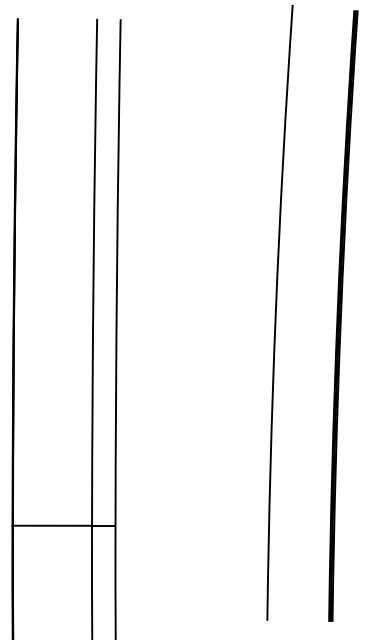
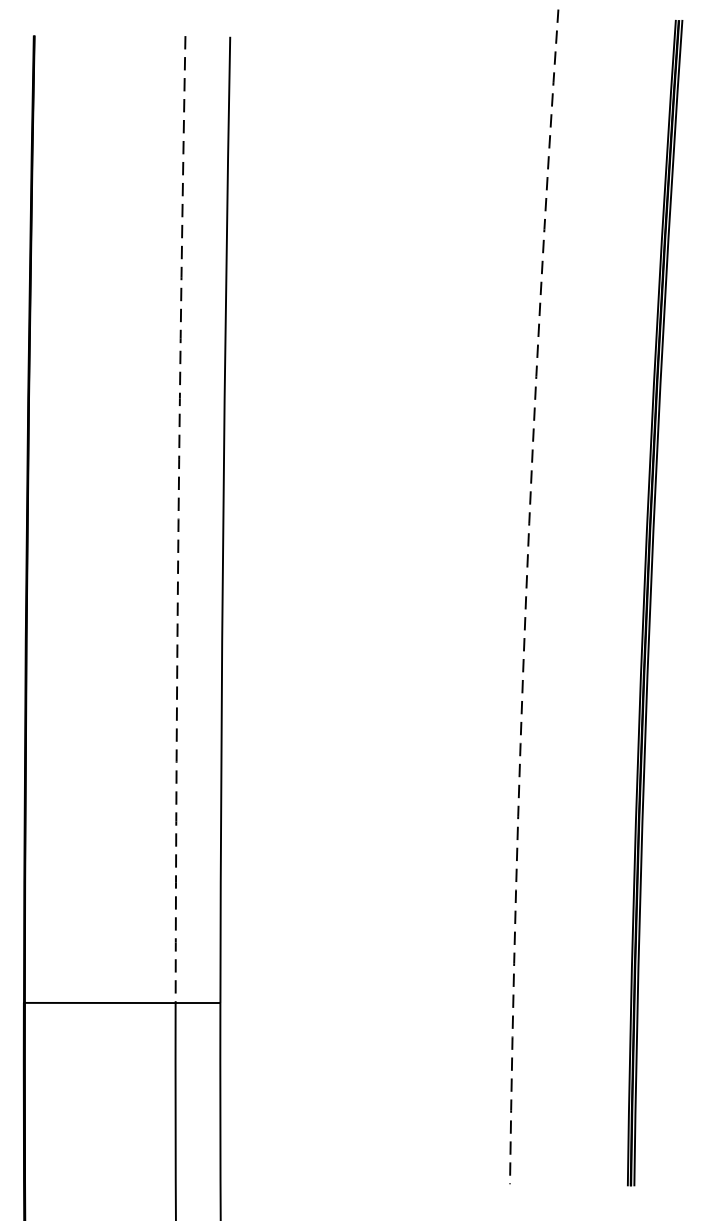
arc: (93, 272) -> (178, 519), solid -> dashed
arc: (275, 312) -> (525, 596), solid -> dashed

